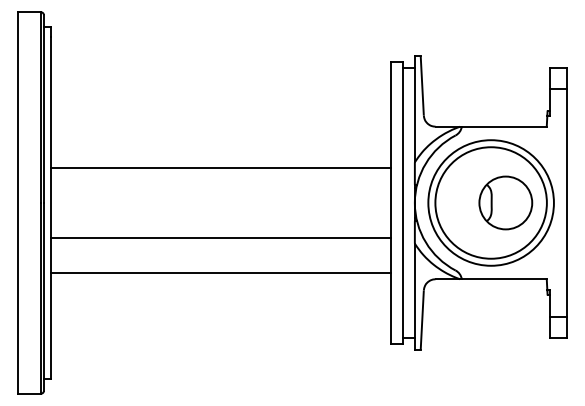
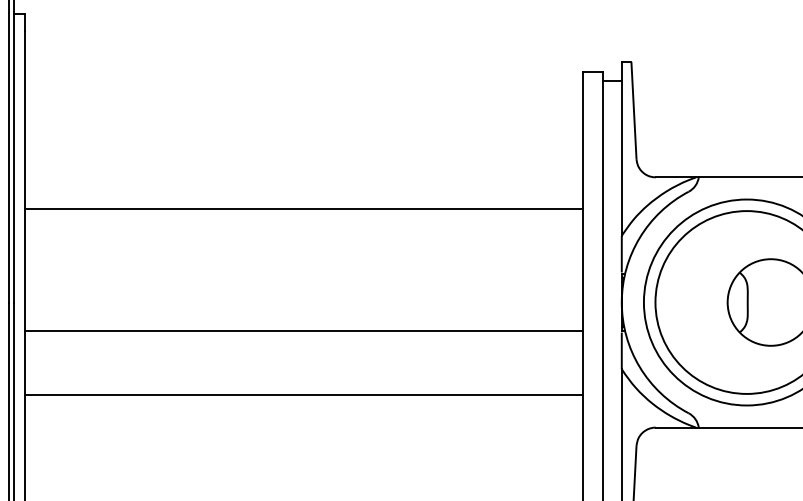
line: (221, 167) -> (304, 208), moved
line: (221, 238) -> (304, 331), moved
line: (221, 273) -> (304, 395), moved

